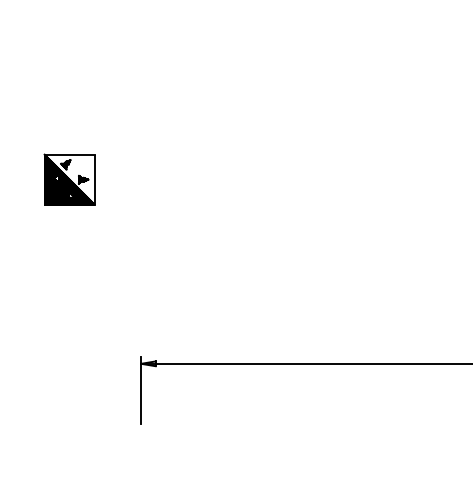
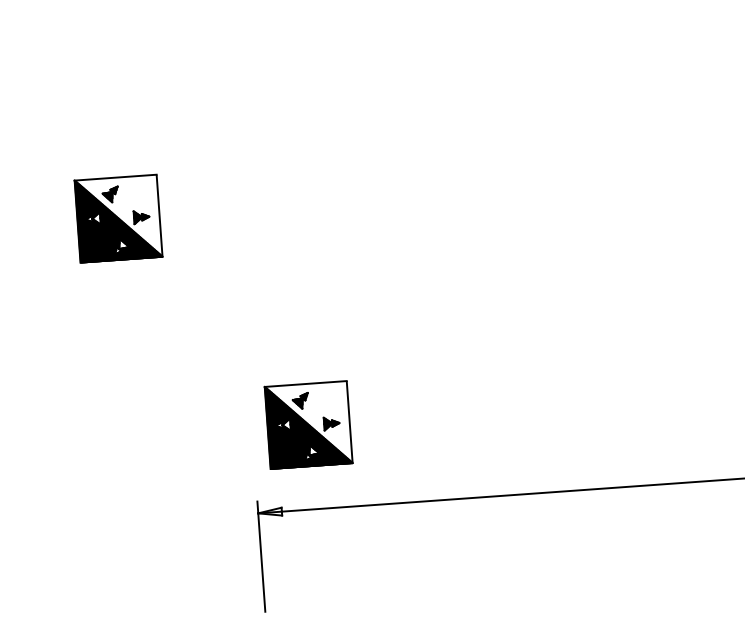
part: (175, 312) -> (308, 424), added

